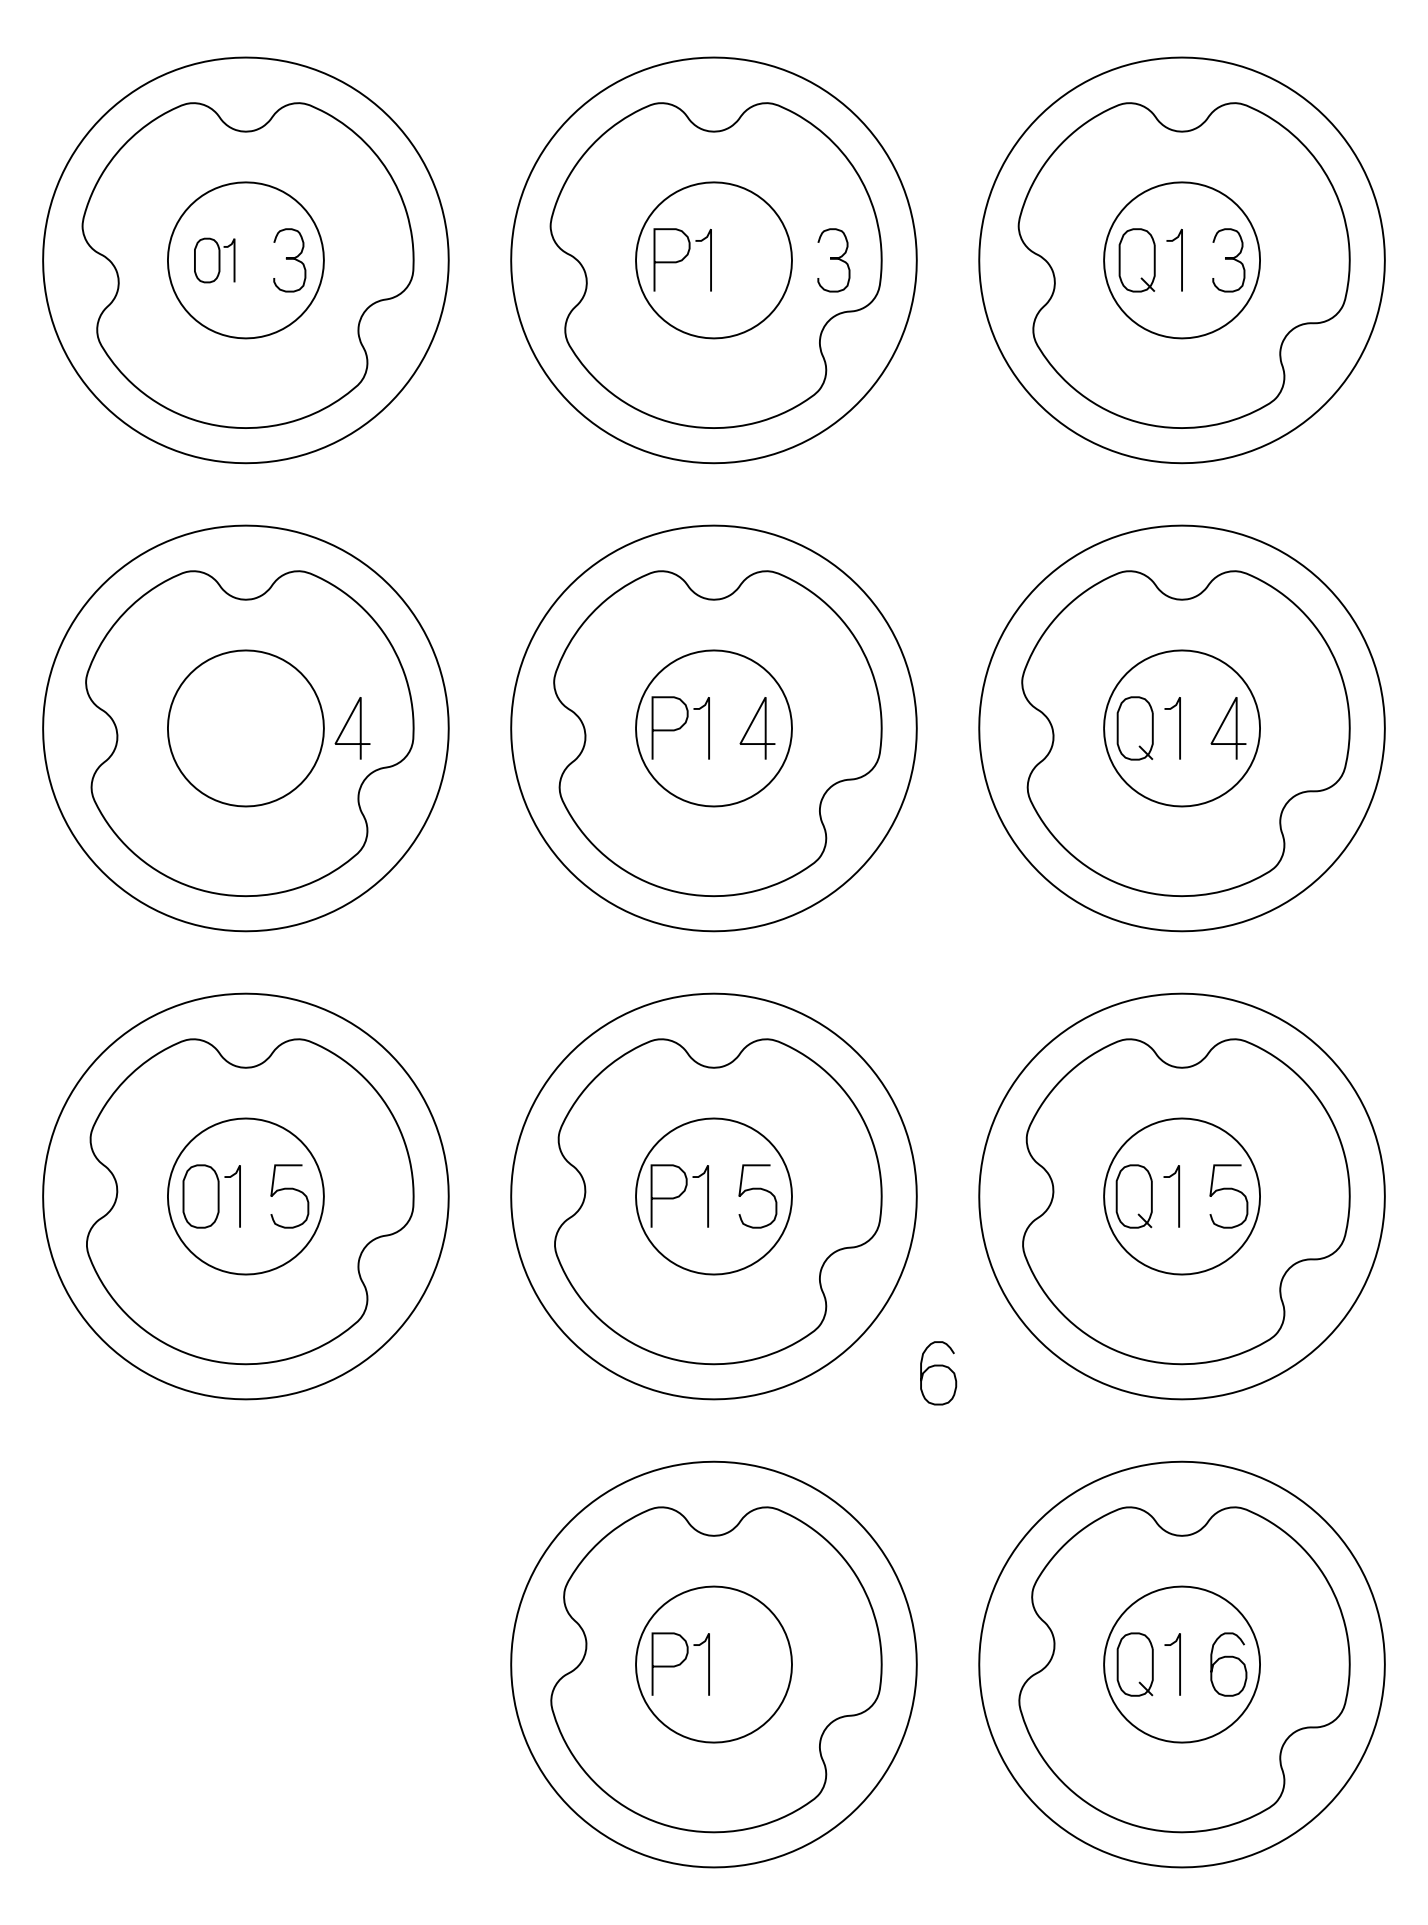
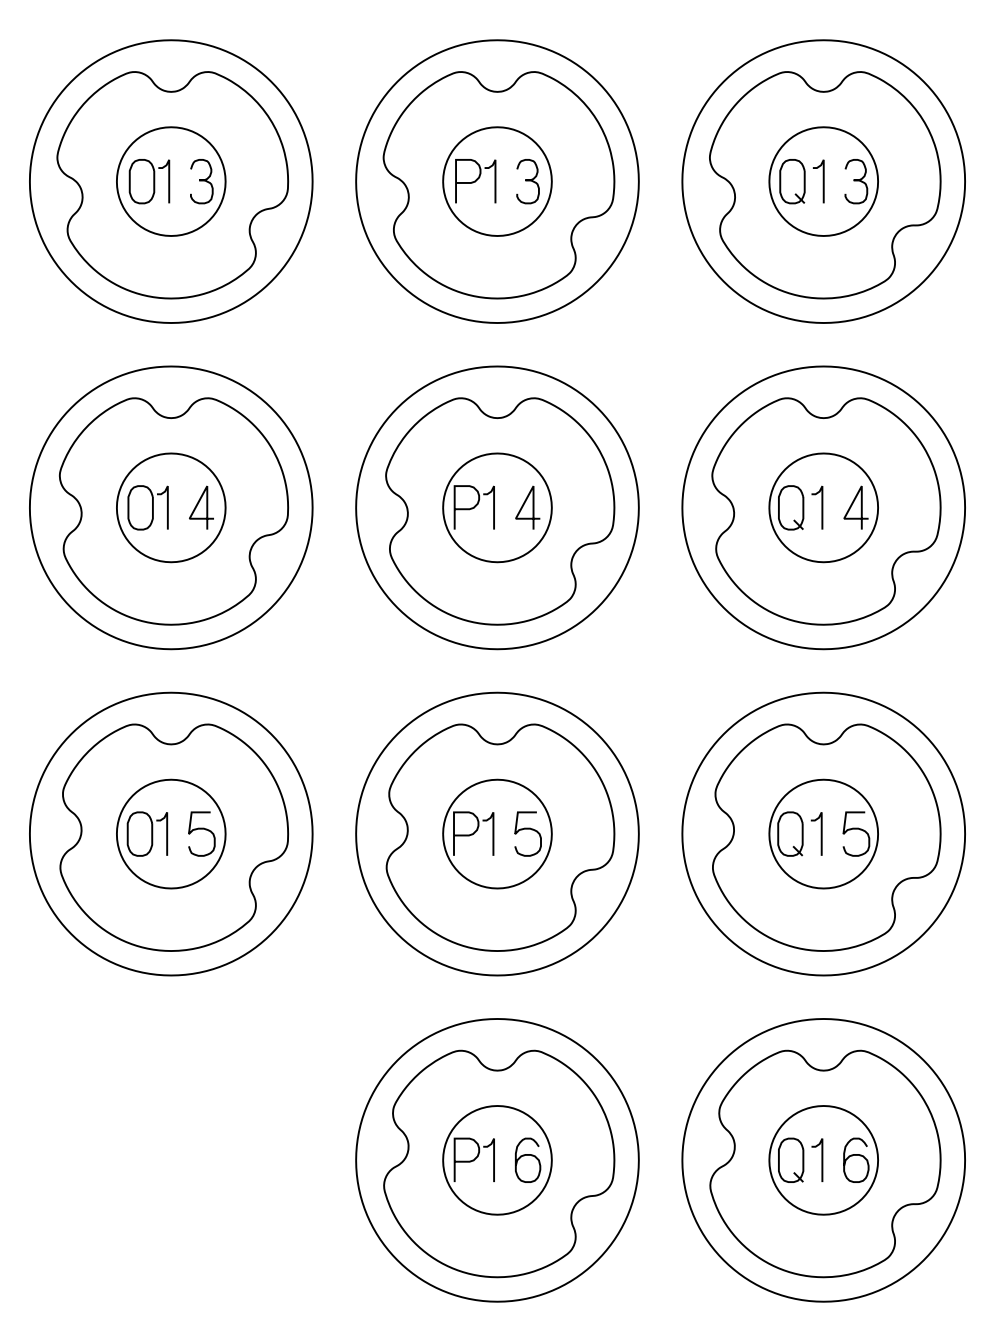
part: (214, 260) -> (149, 181), size x1.43
curve: (833, 260) -> (527, 181), moved
line: (346, 726) -> (197, 506), moved
part: (211, 727) -> (147, 507), added
curve: (937, 1366) -> (527, 1155), moved

